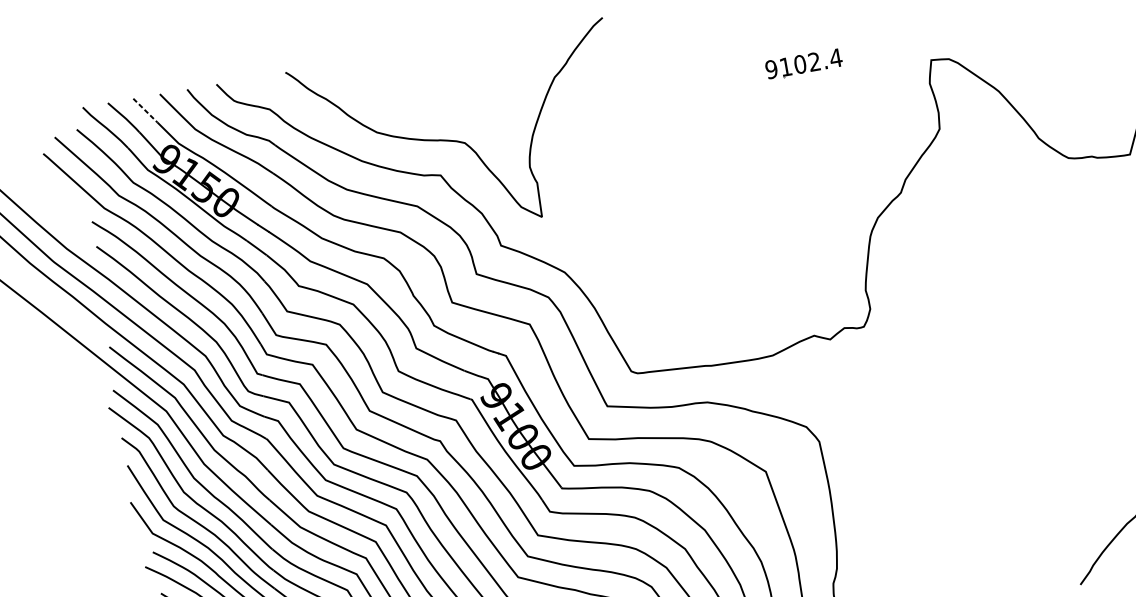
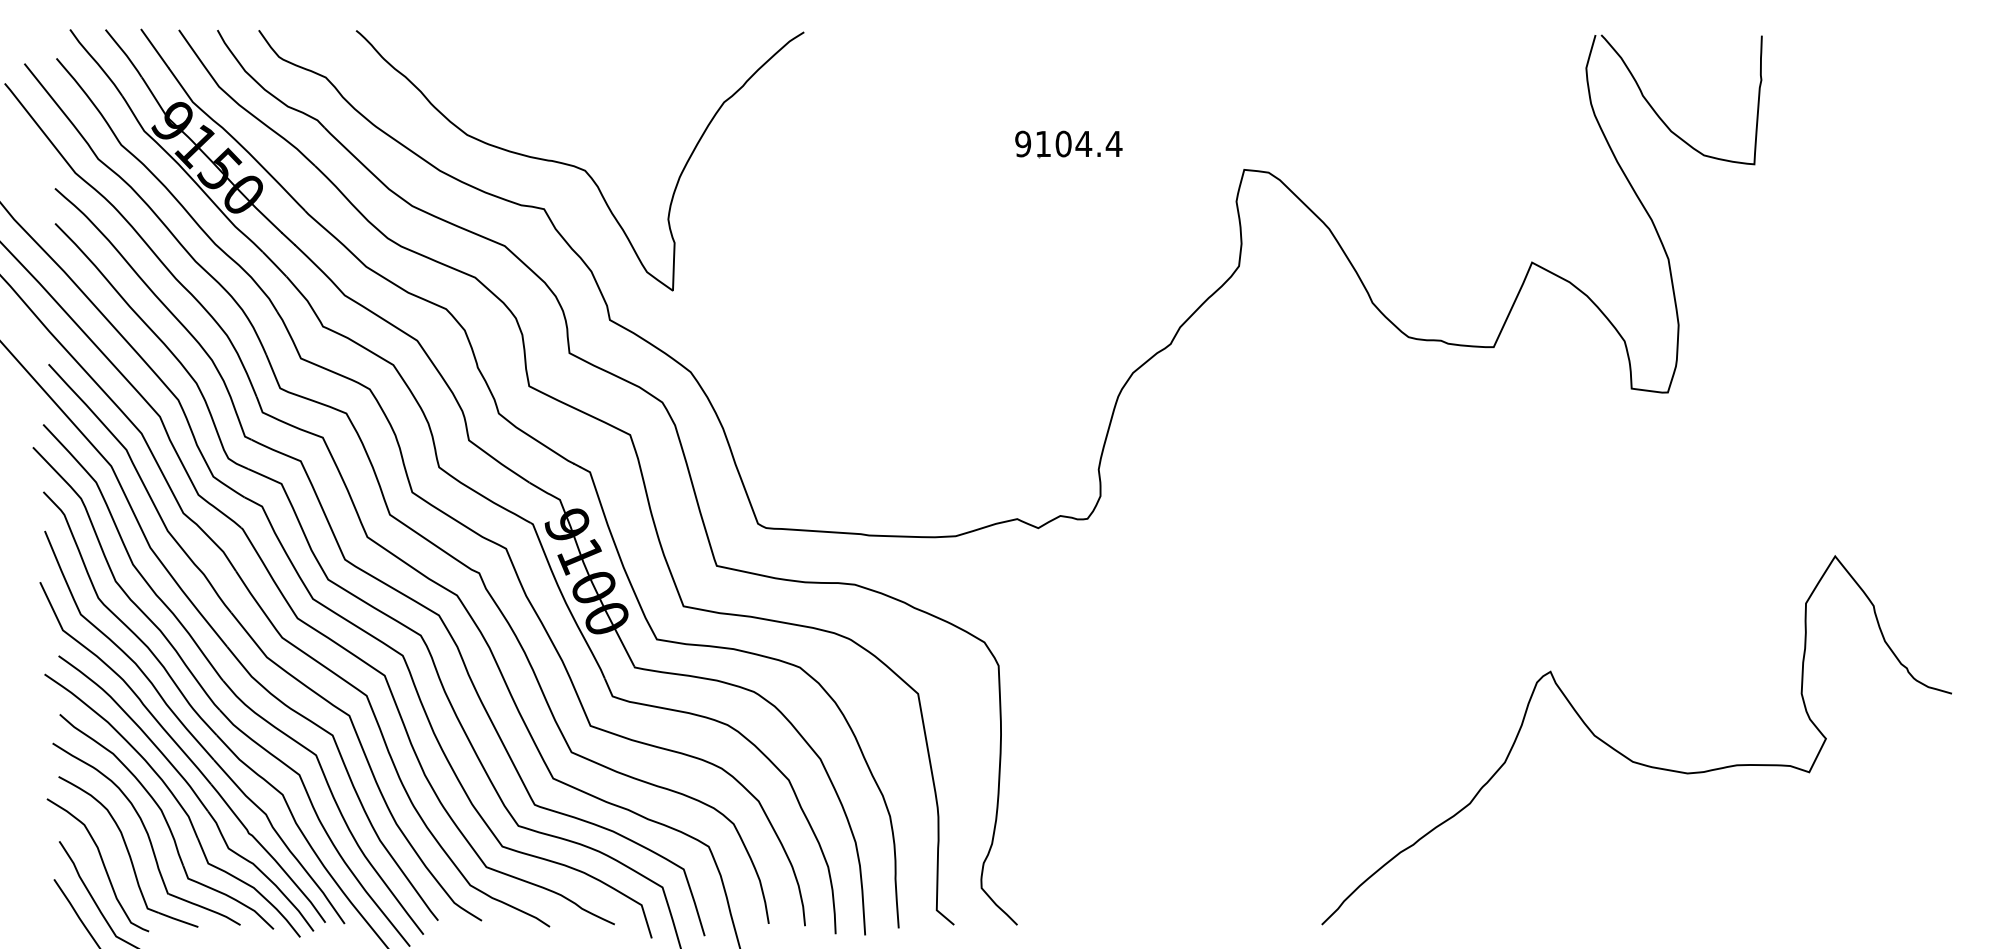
text: (814, 61) -> (1083, 143), 9102.4 -> 9104.4
line: (145, 110) -> (155, 49), dashed -> solid

